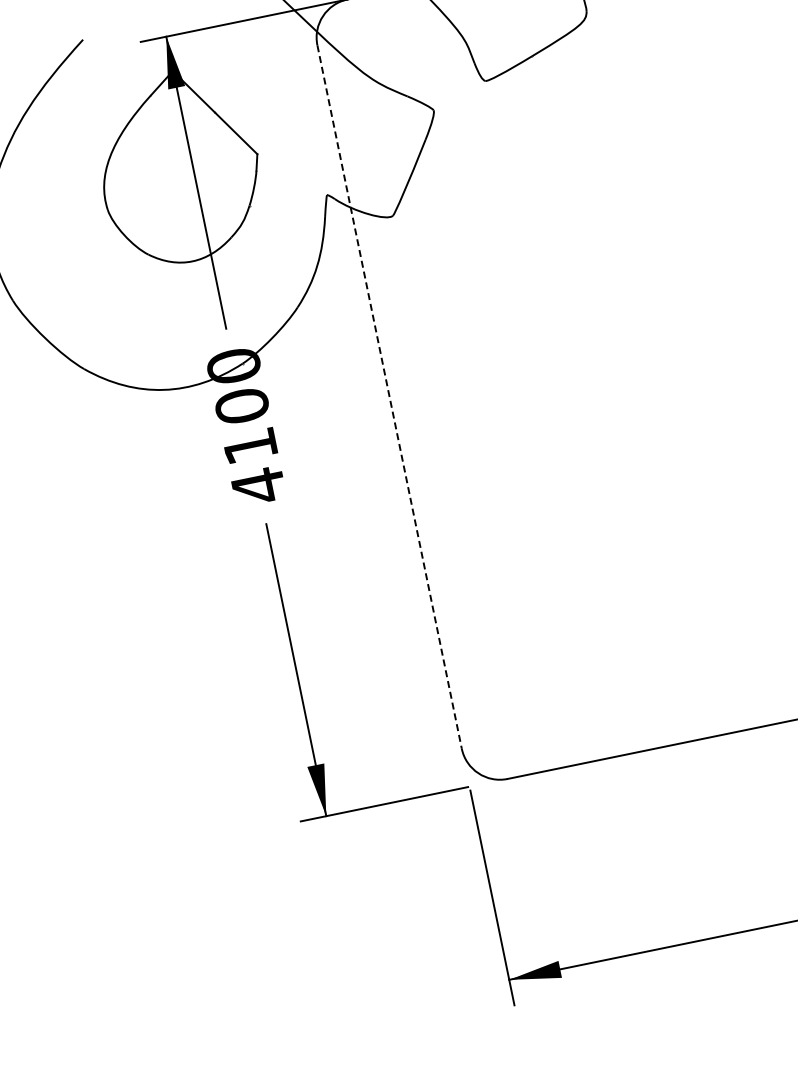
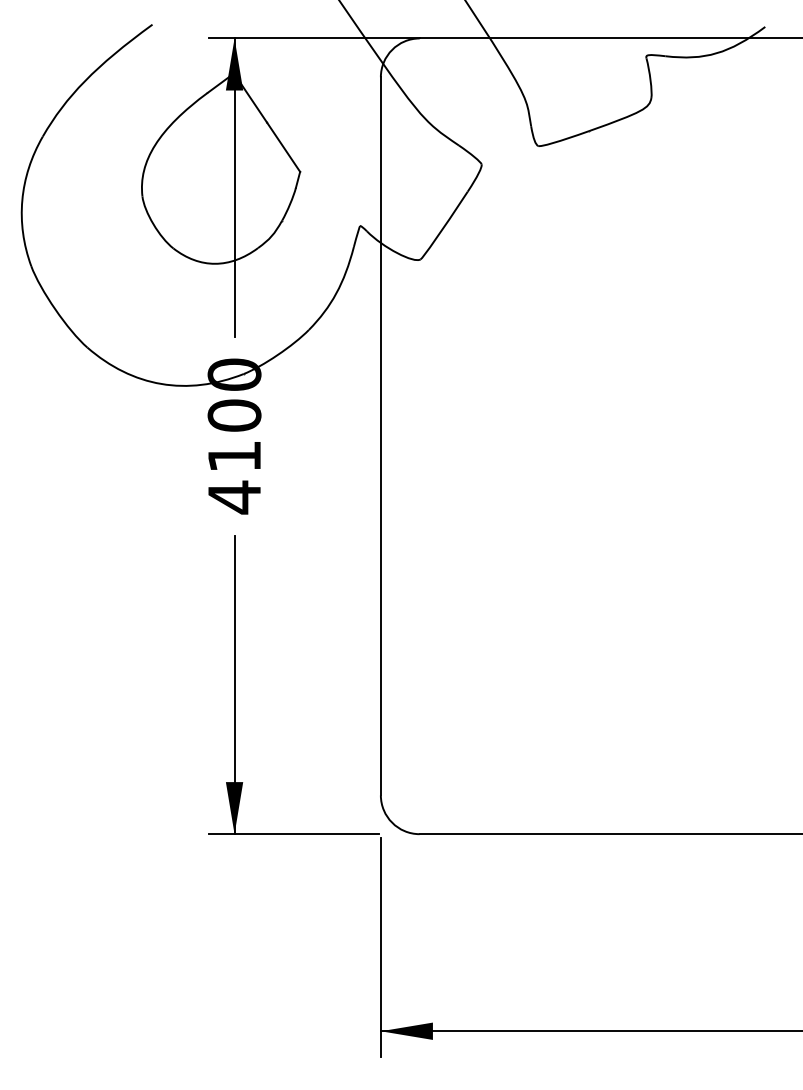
line: (389, 397) -> (380, 436), dashed -> solid

